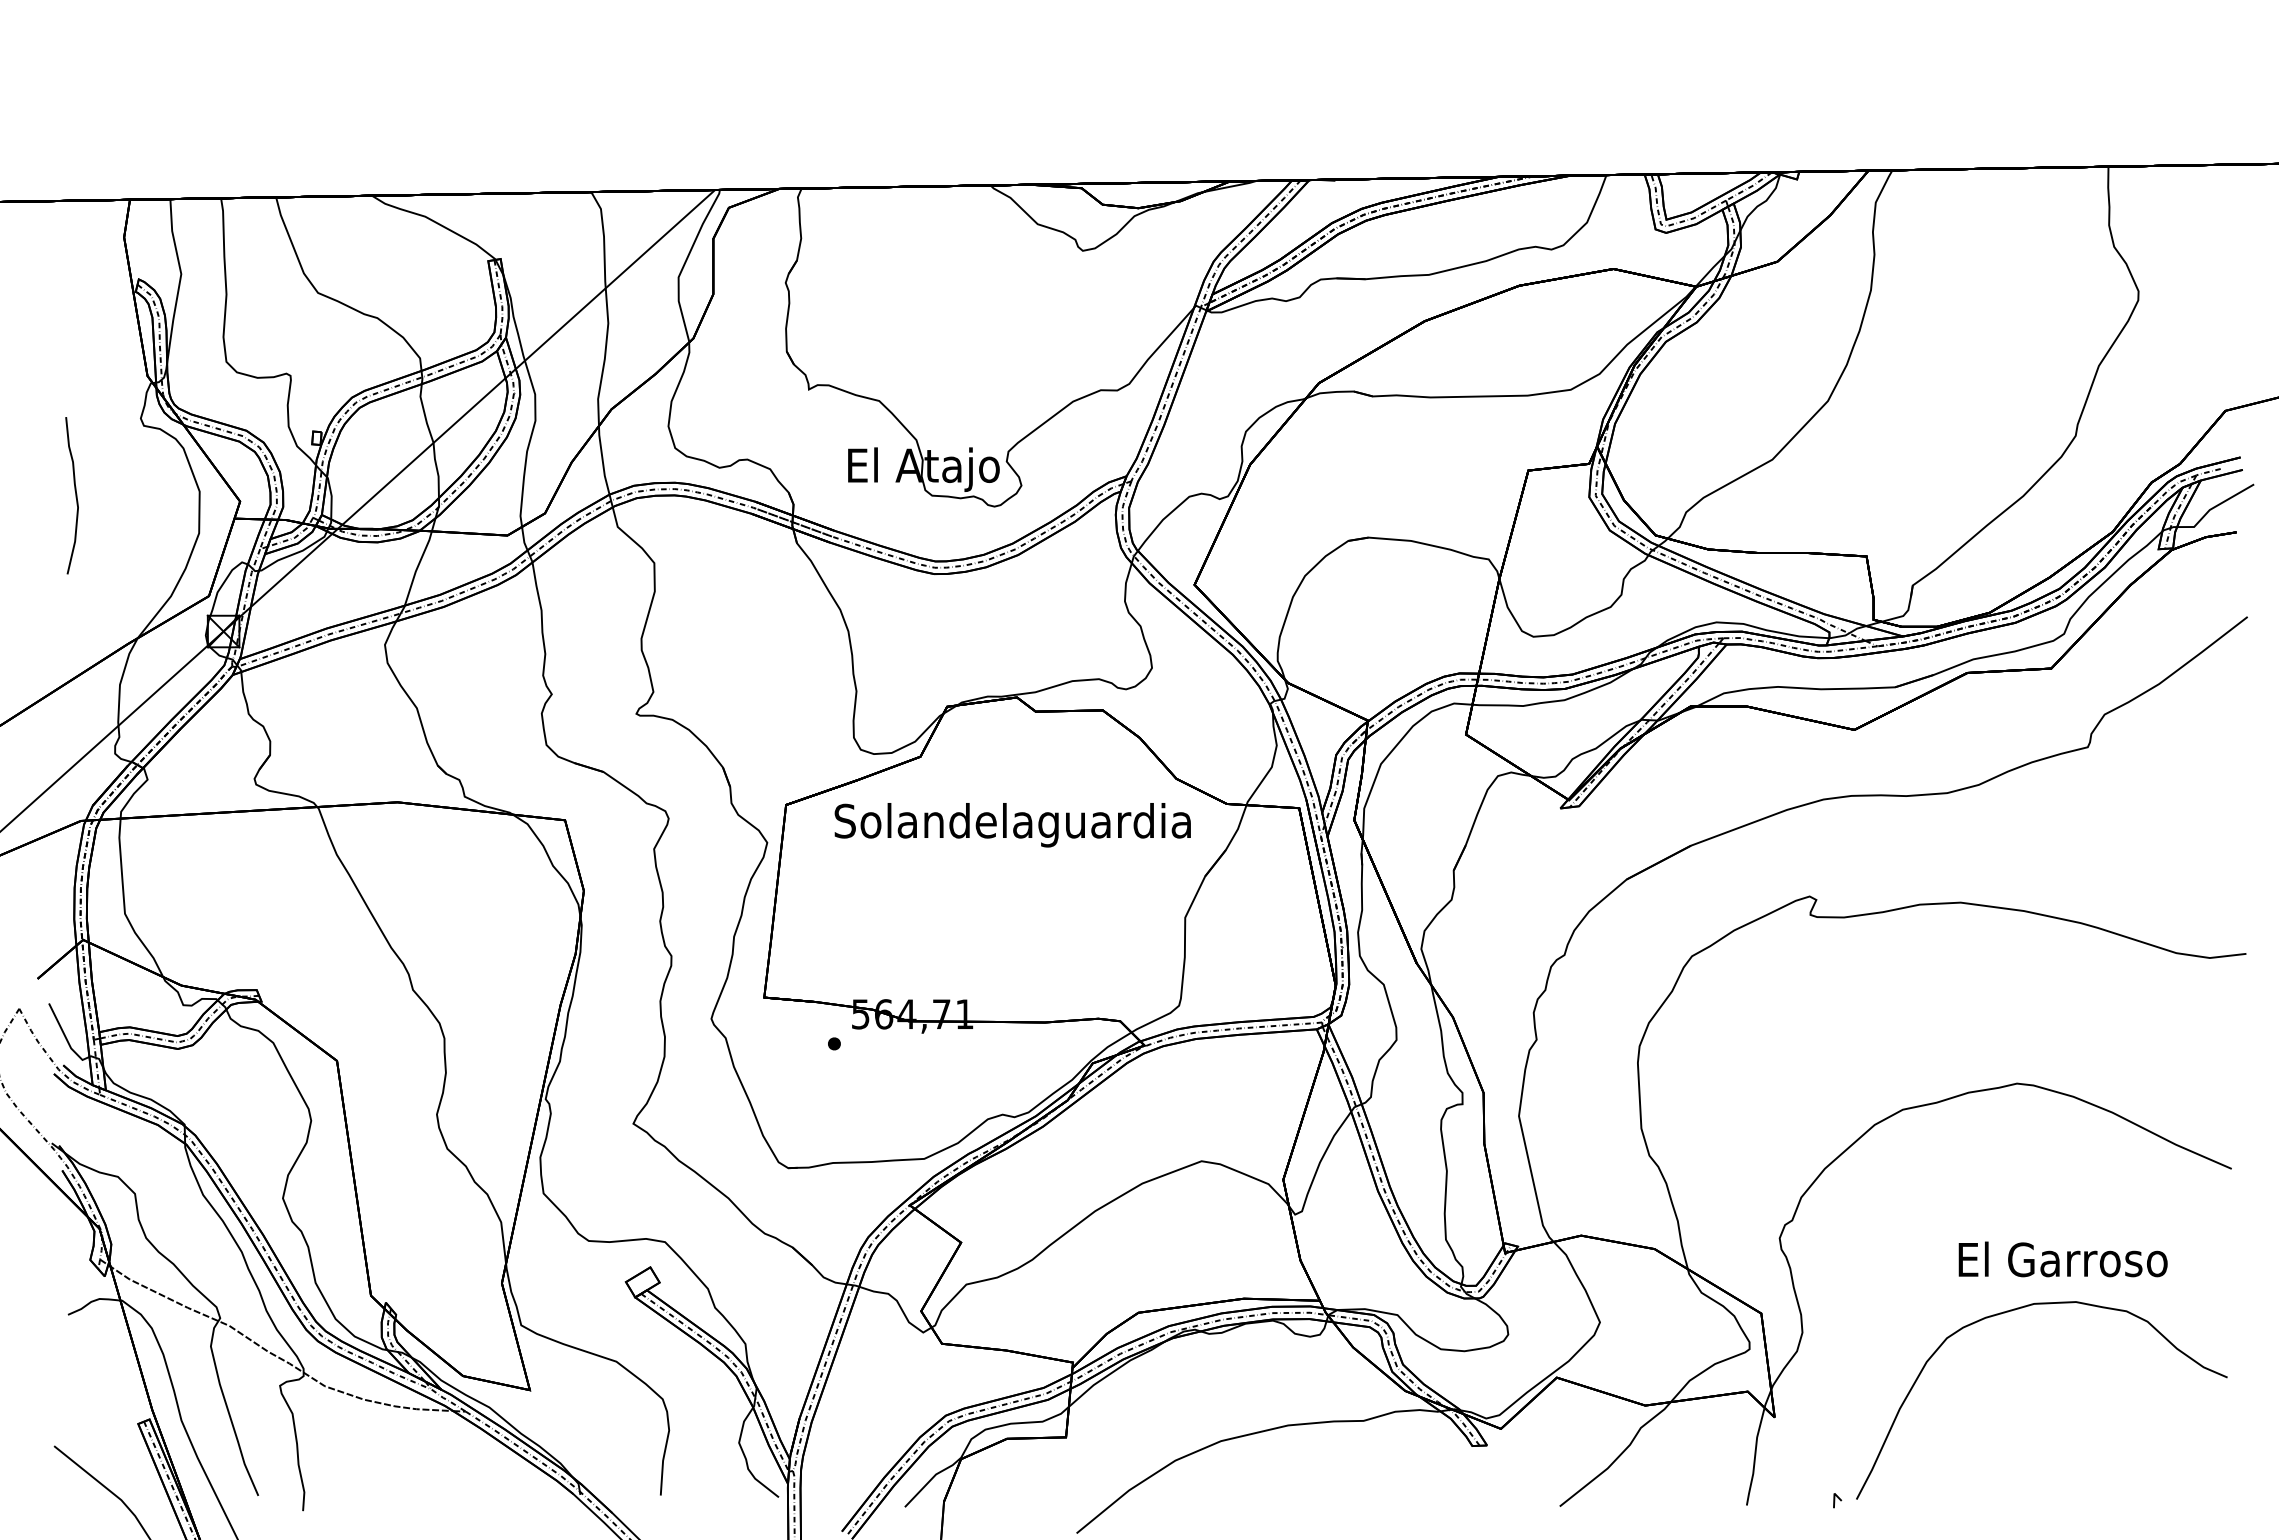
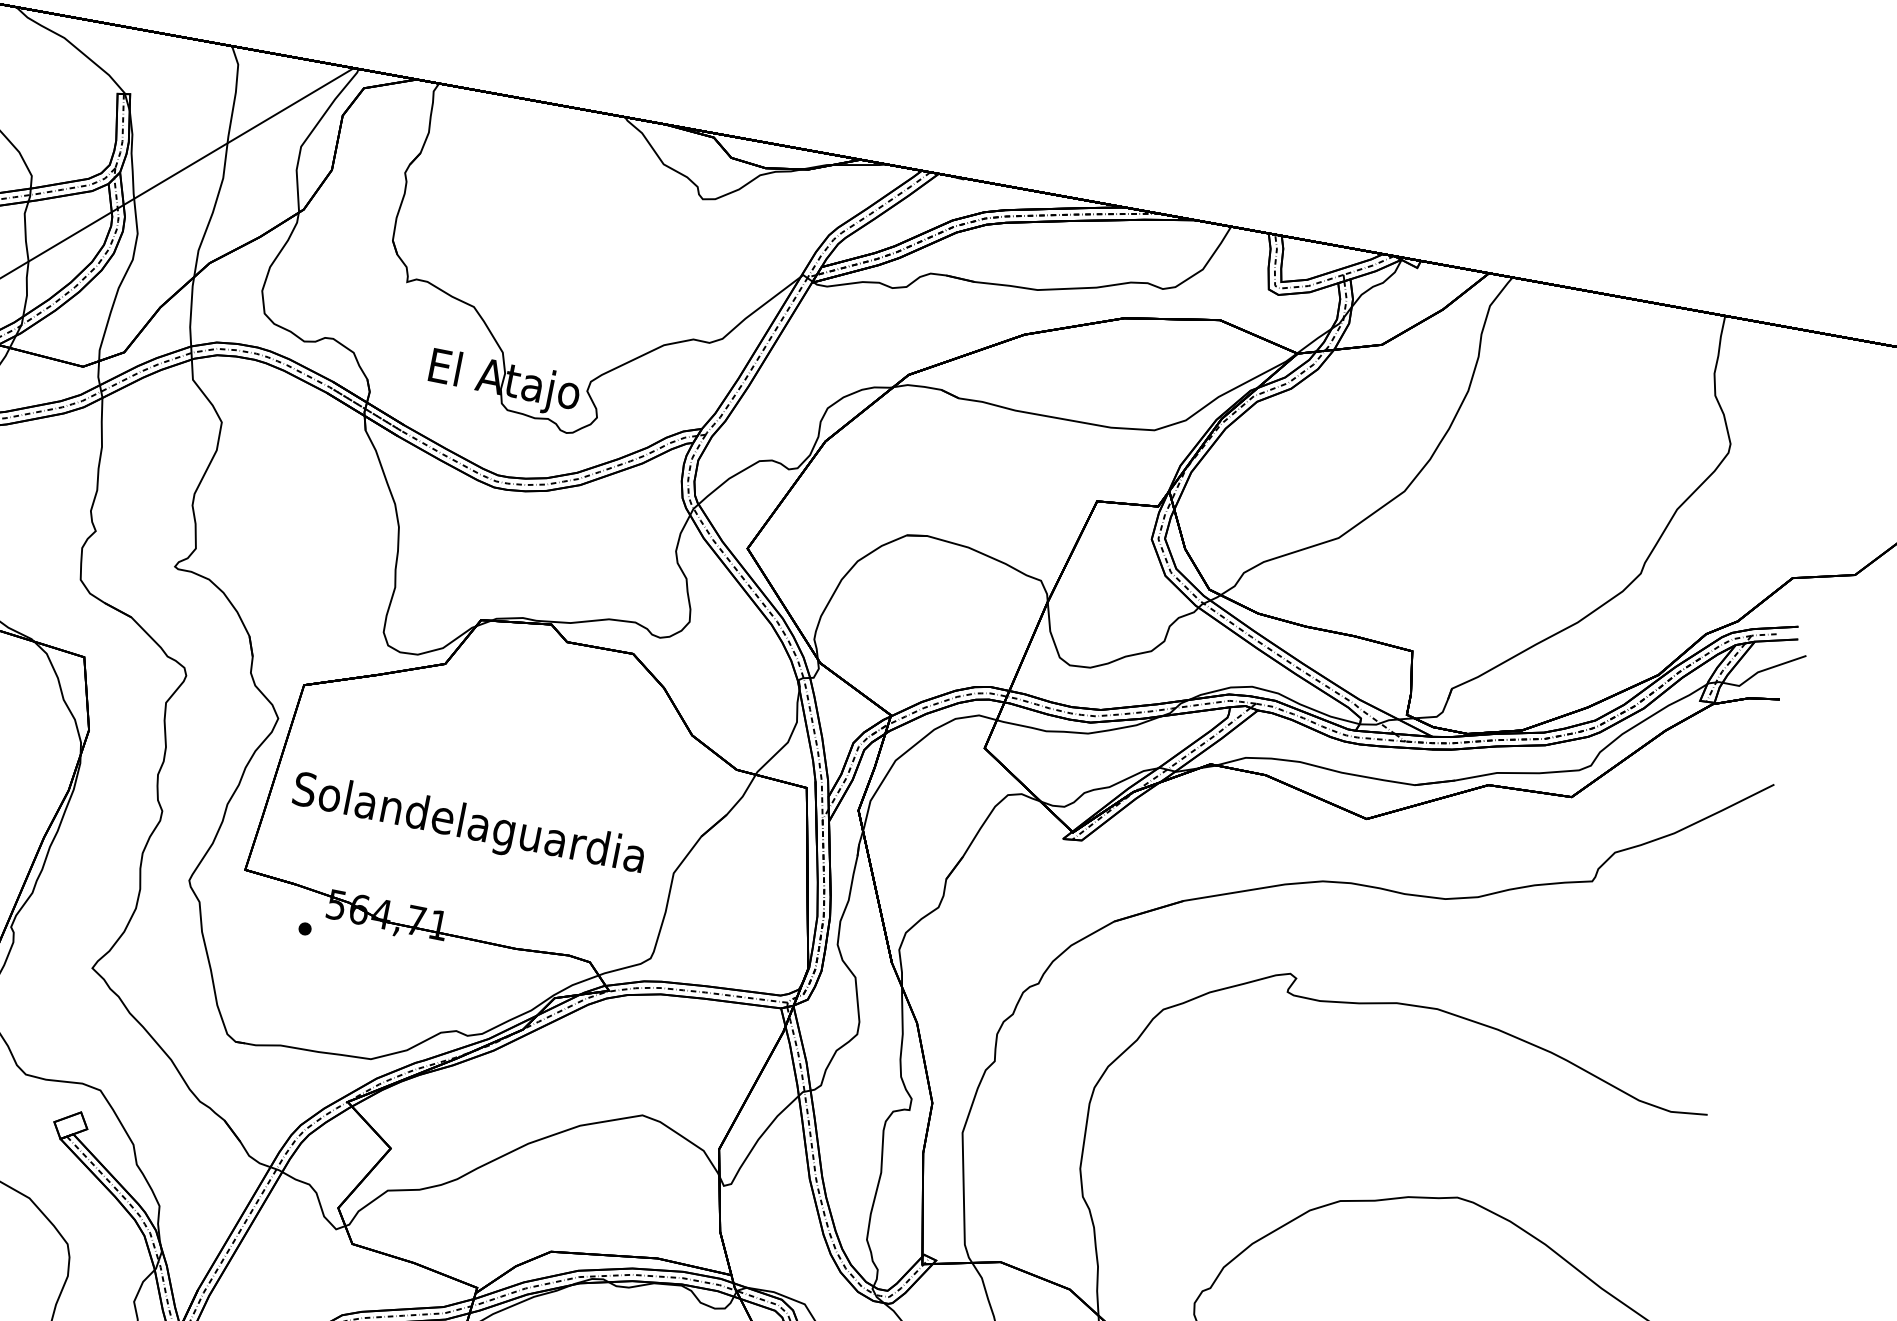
text: (1012, 825) -> (468, 826), moved

